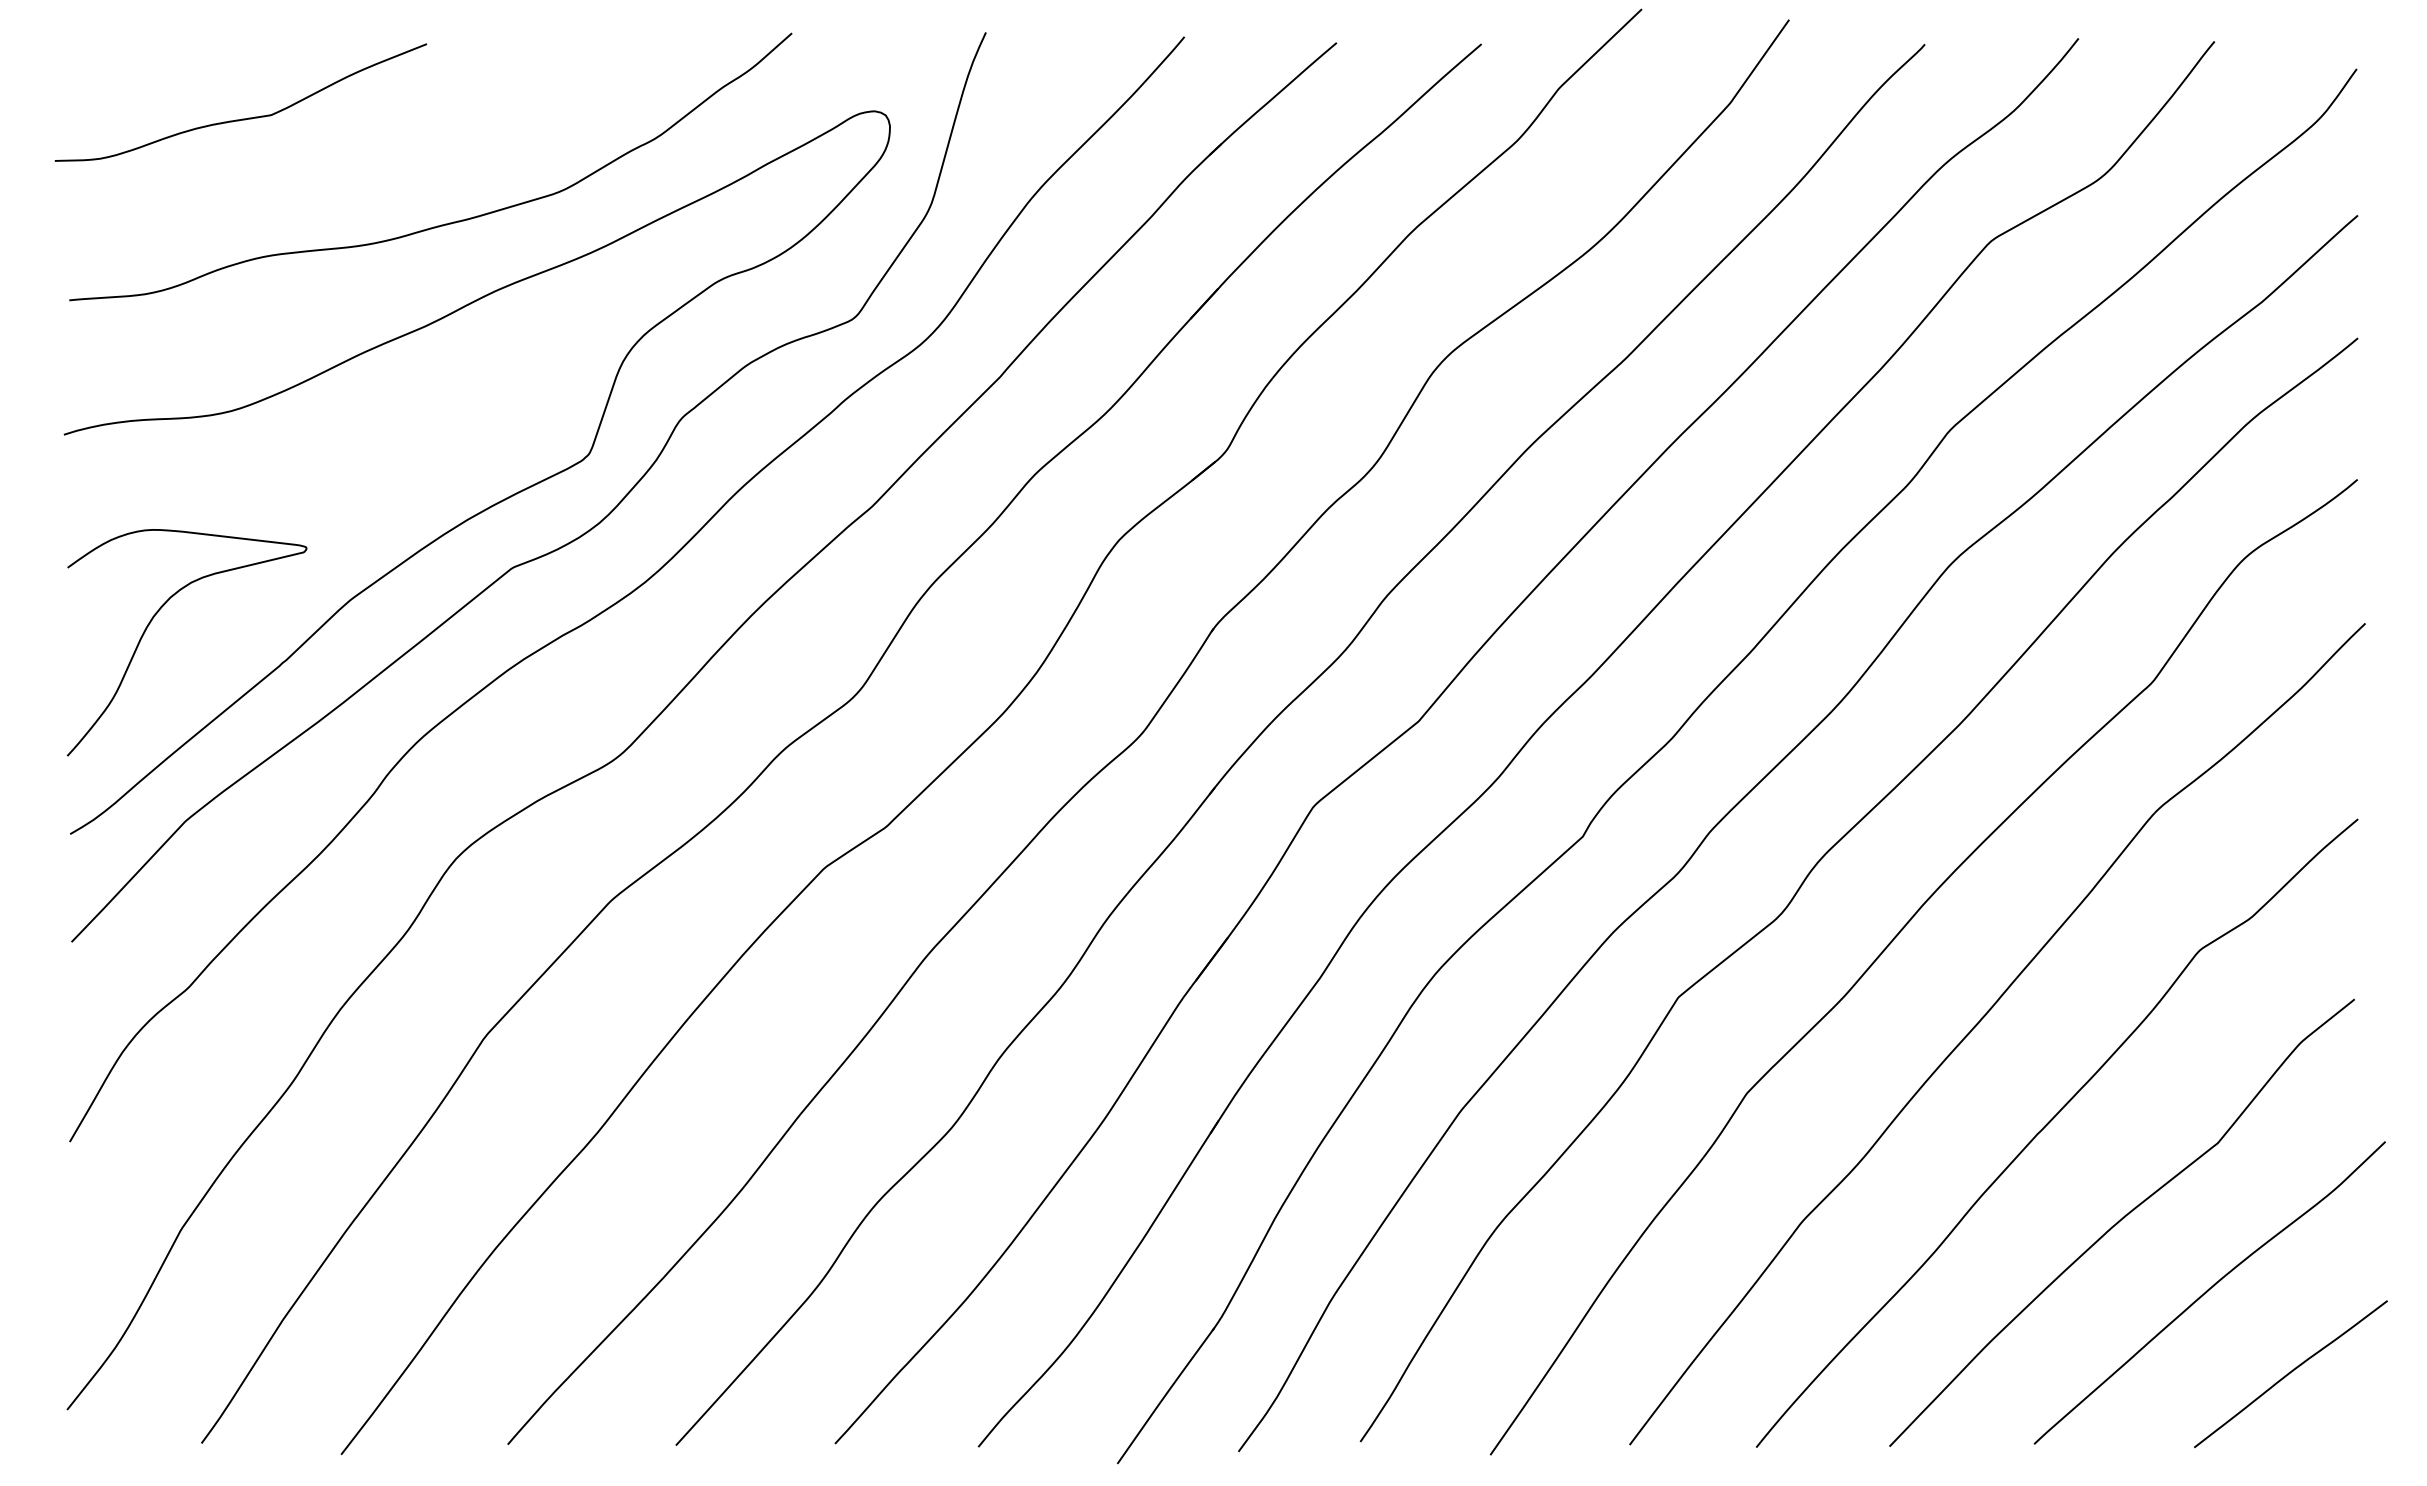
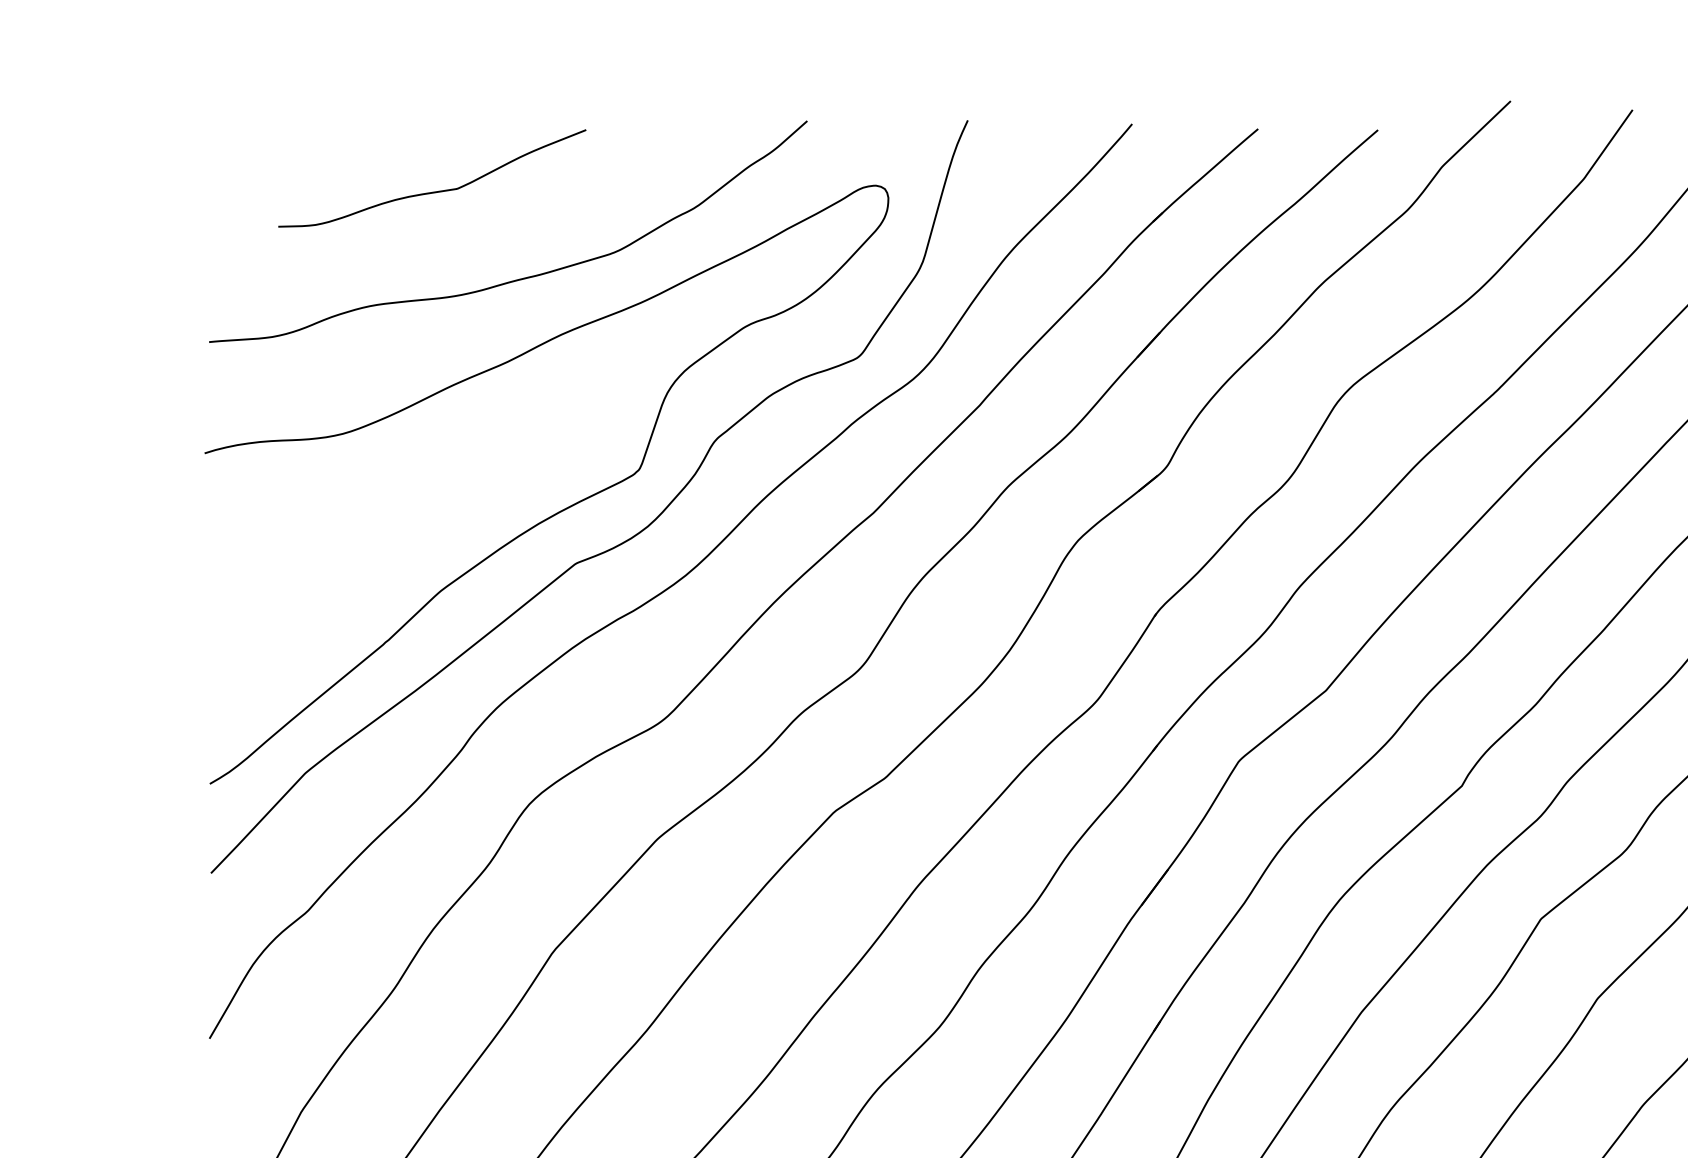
curve: (242, 118) -> (433, 191), moved
curve: (151, 622) -> (277, 608), removed

